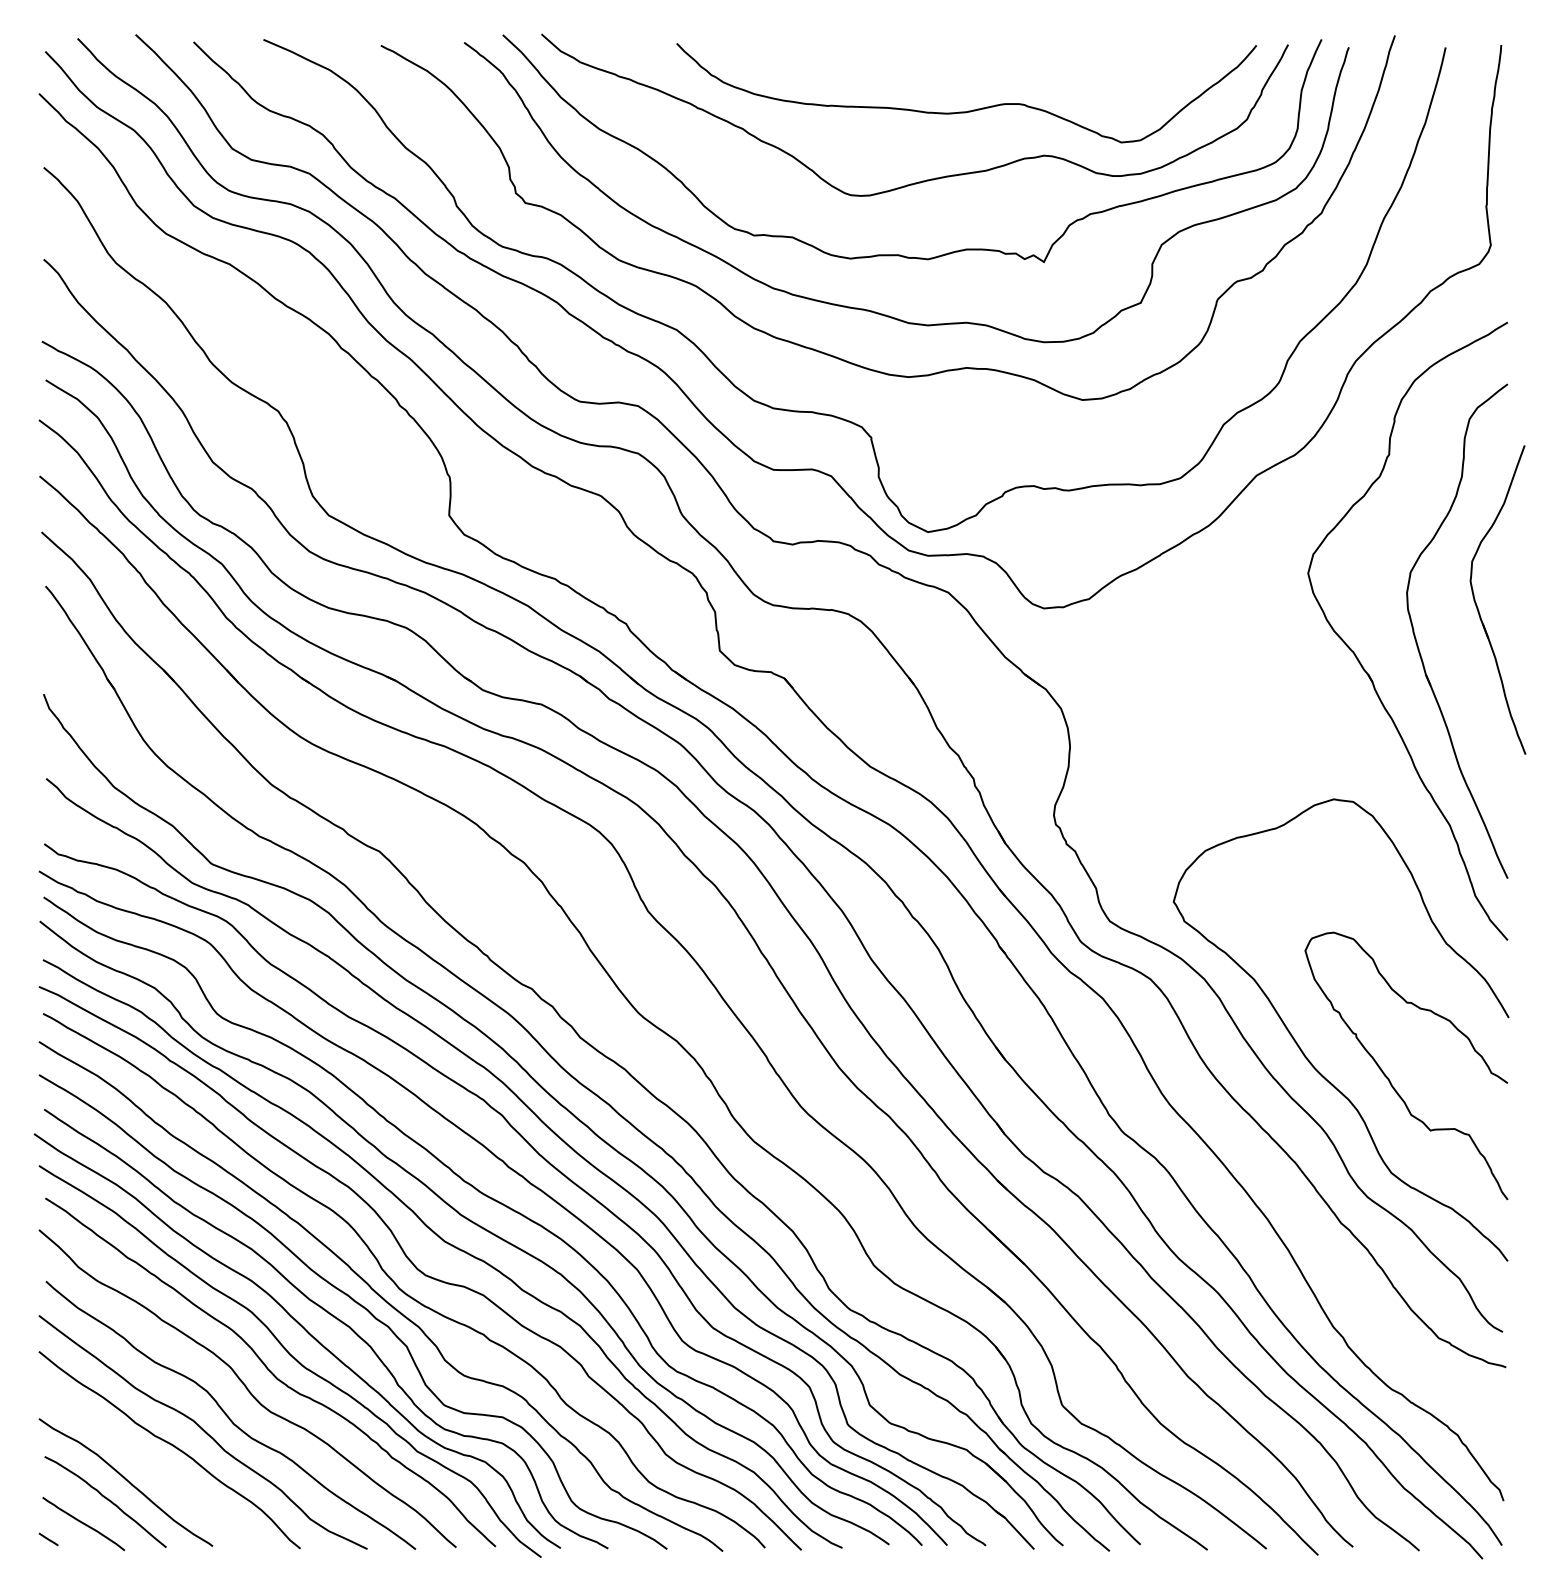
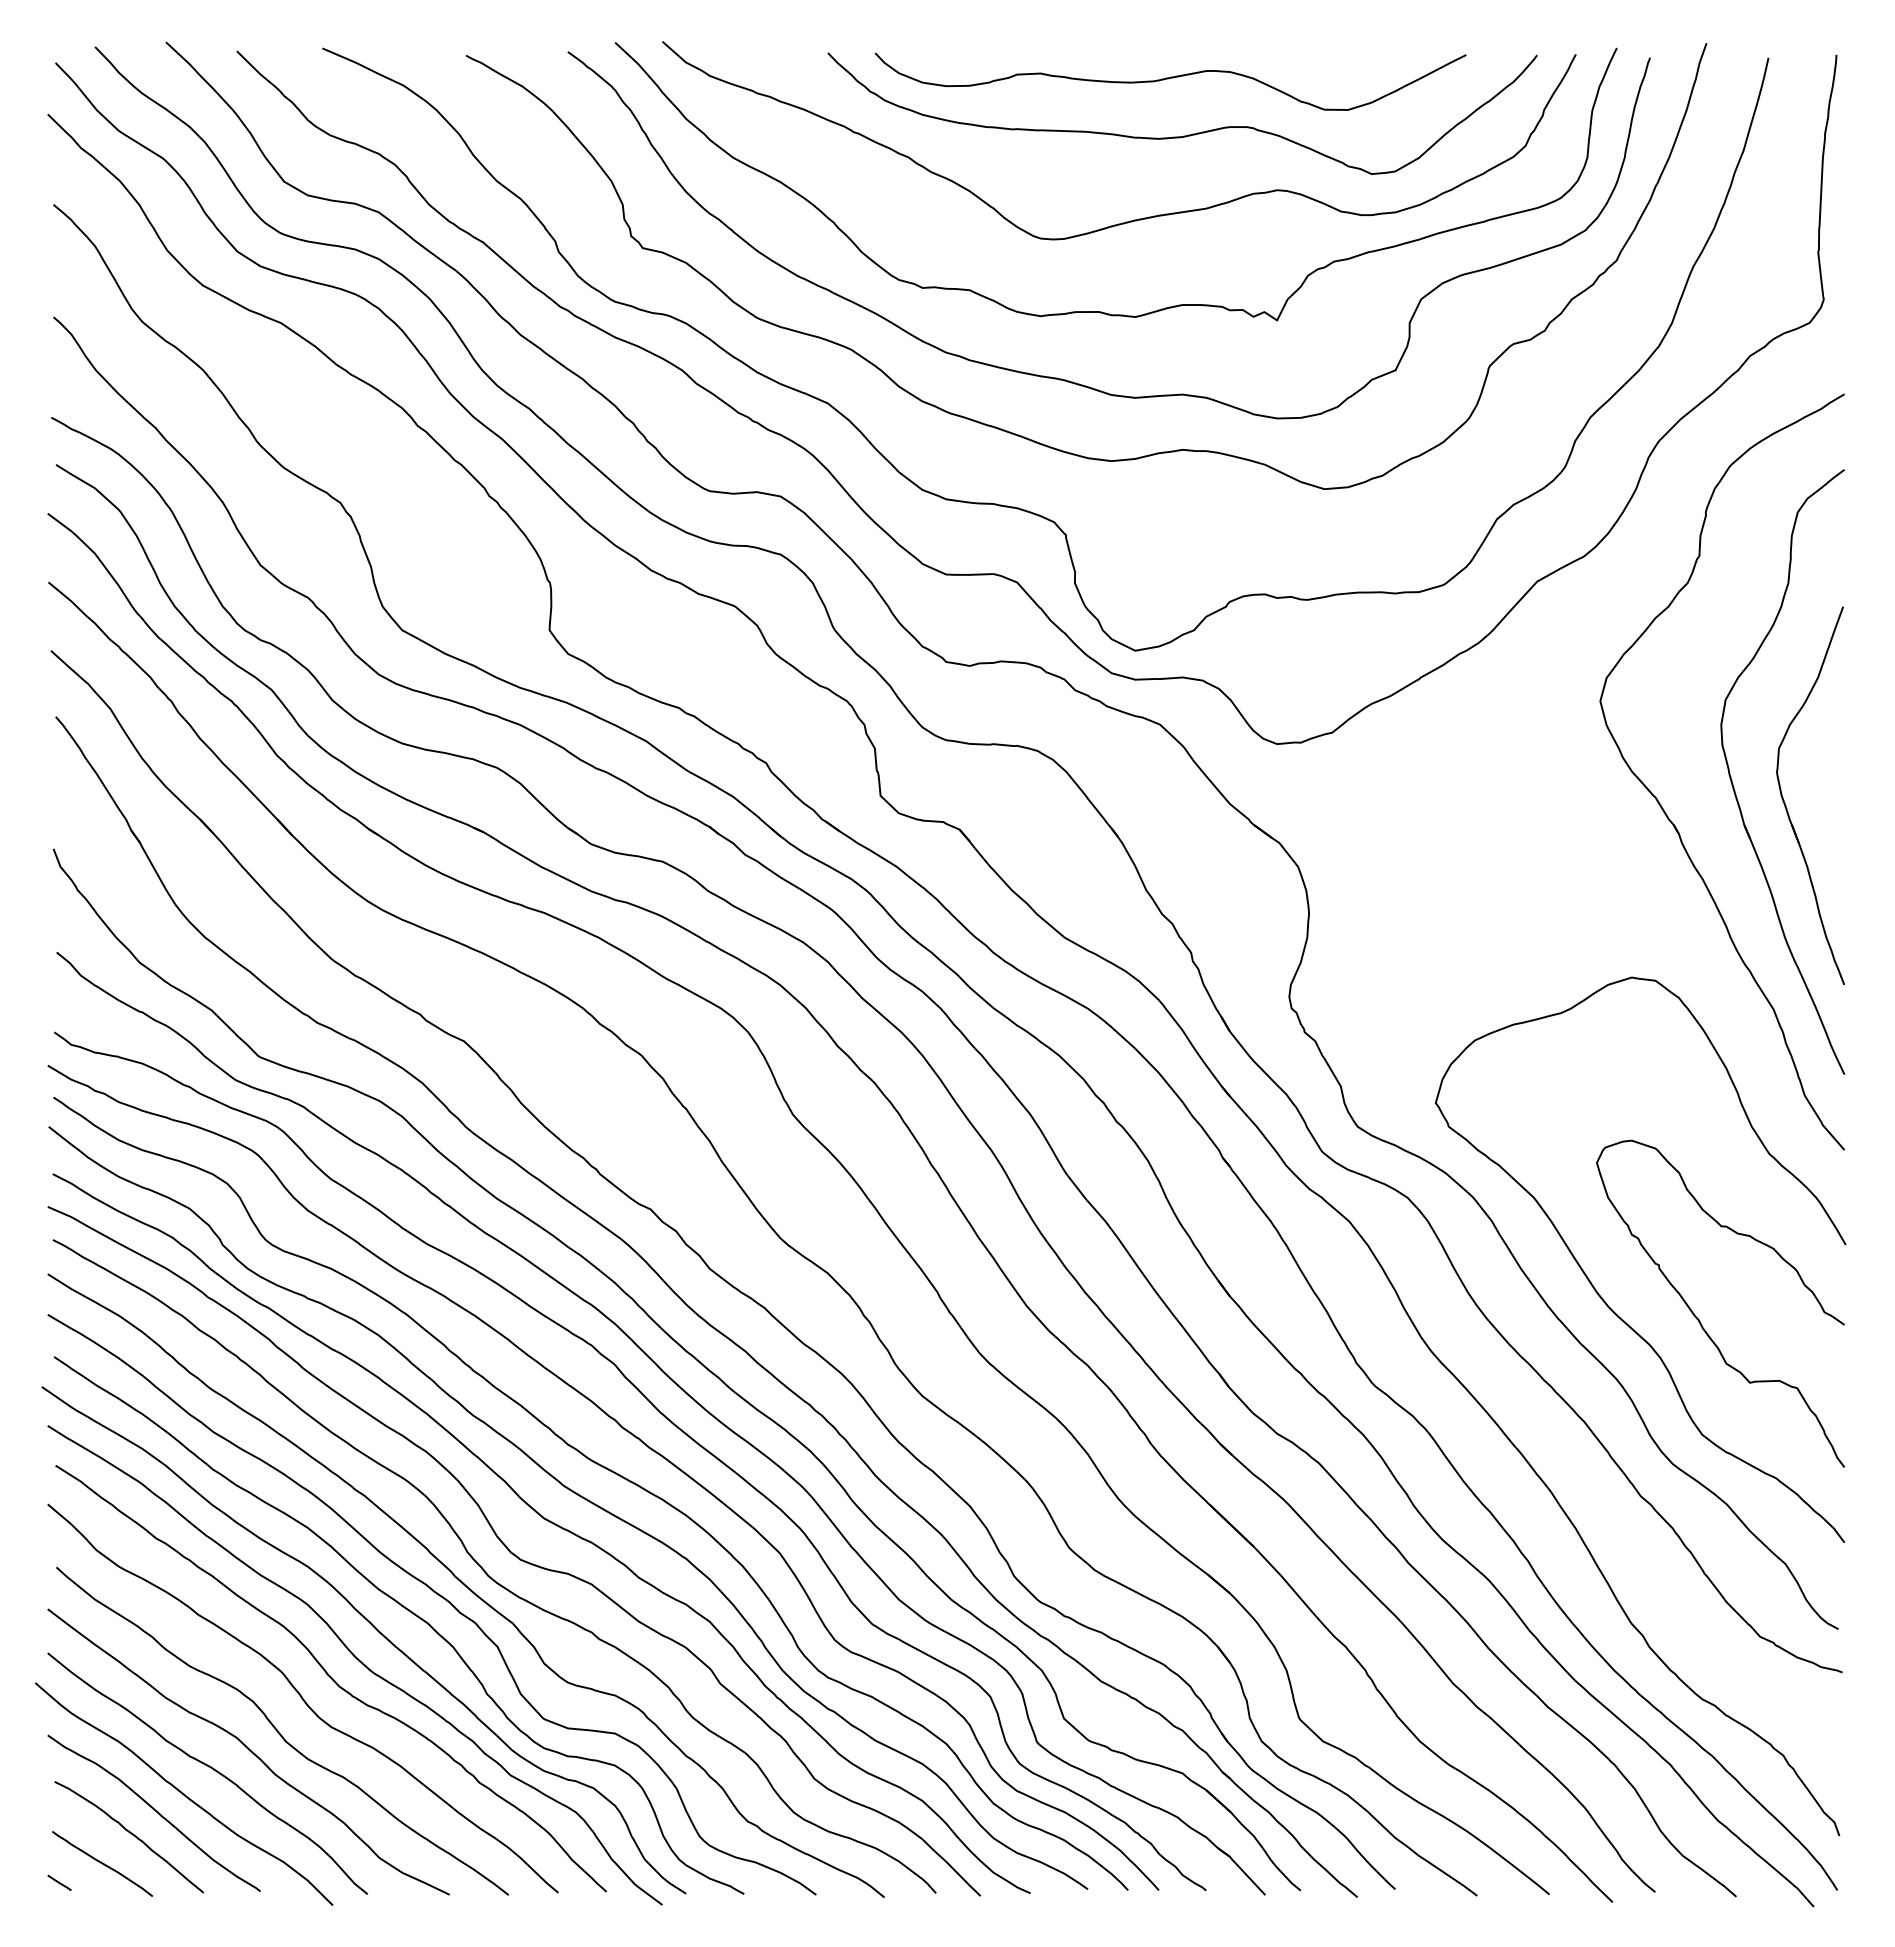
curve: (955, 65) -> (1168, 79), added
part: (1477, 605) -> (1785, 802), moved
curve: (150, 1466) -> (184, 1793), added

